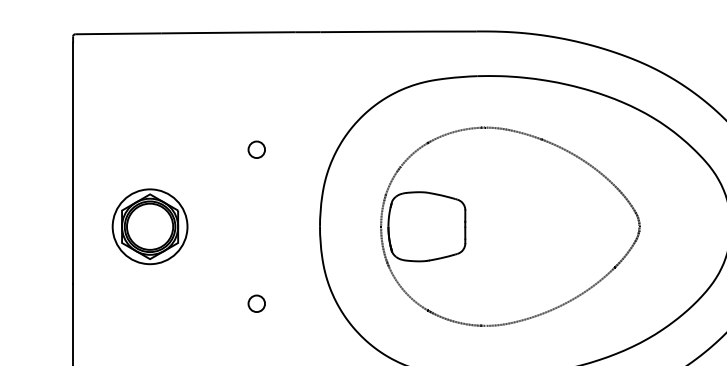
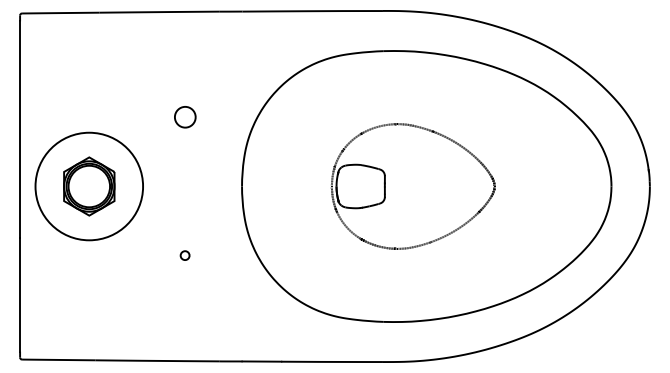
circle: (255, 149) -> (184, 117), size x1.4
circle: (149, 226) -> (88, 186), size x1.6
part: (510, 226) -> (413, 186), size x0.7
circle: (255, 303) -> (184, 255), size x0.6

